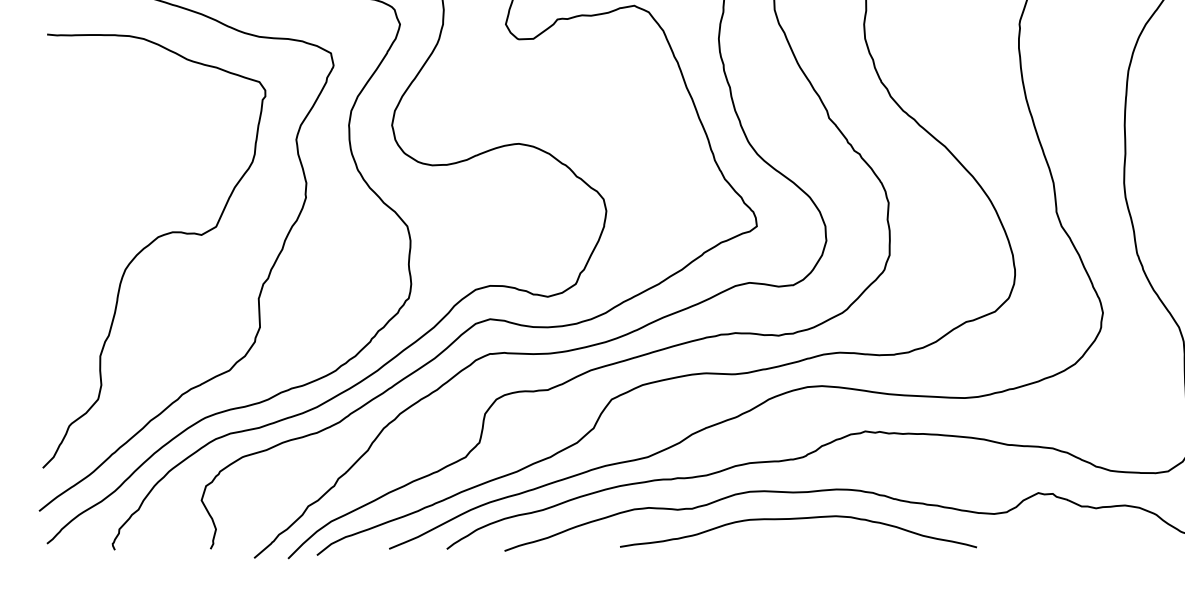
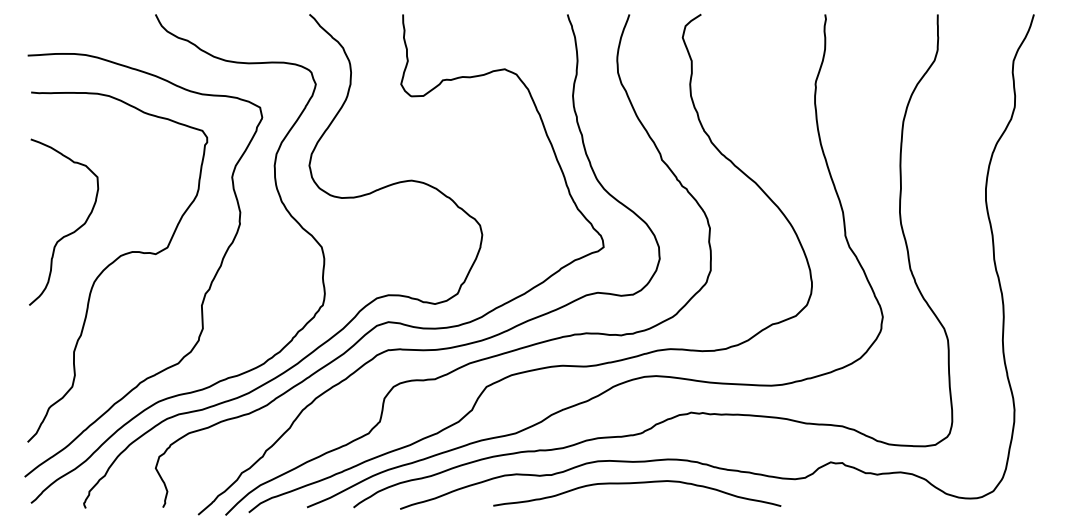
curve: (93, 209) -> (68, 233), added

